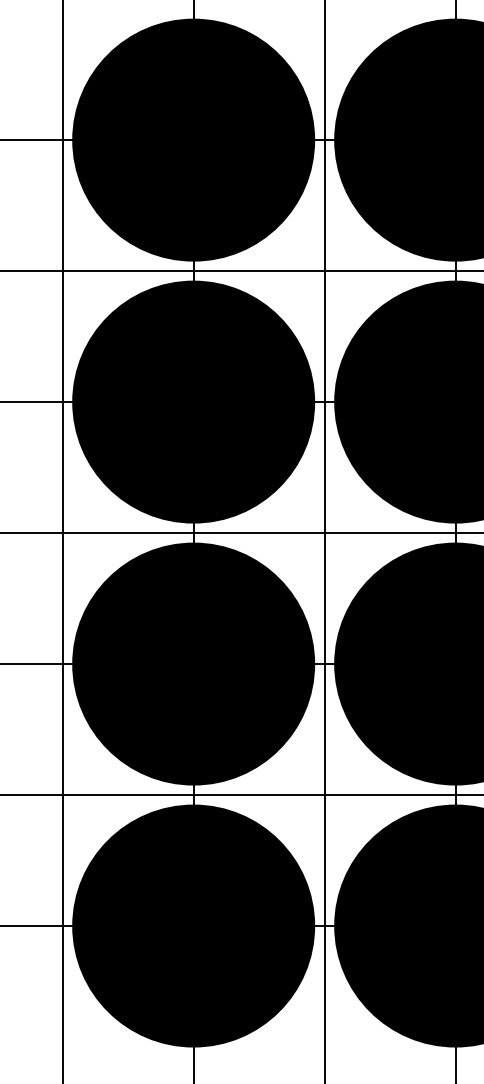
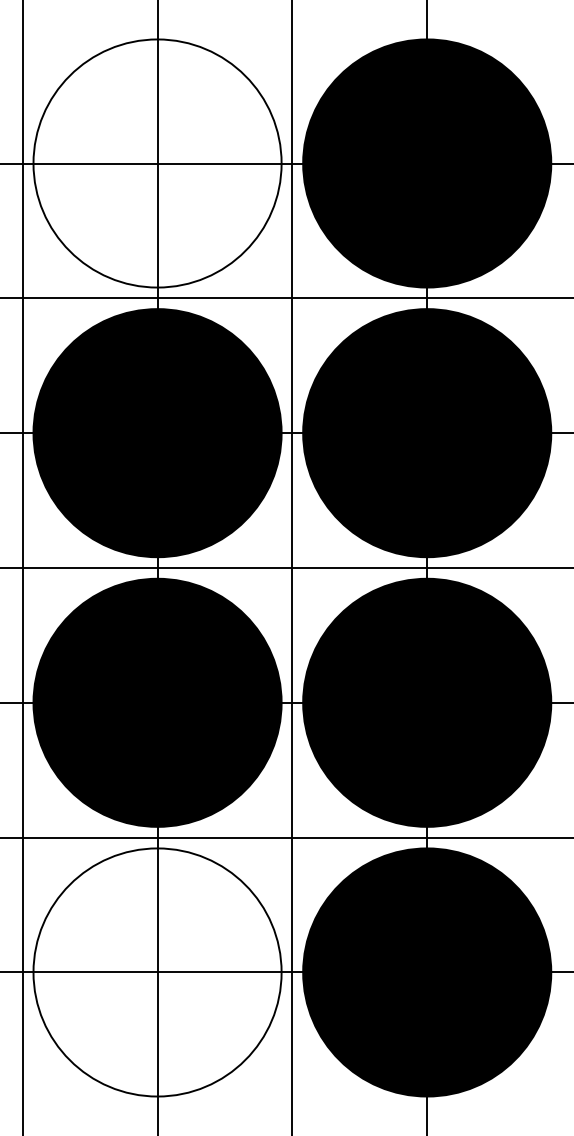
fill: (193, 140) -> (157, 163), removed
fill: (193, 926) -> (157, 972), removed

